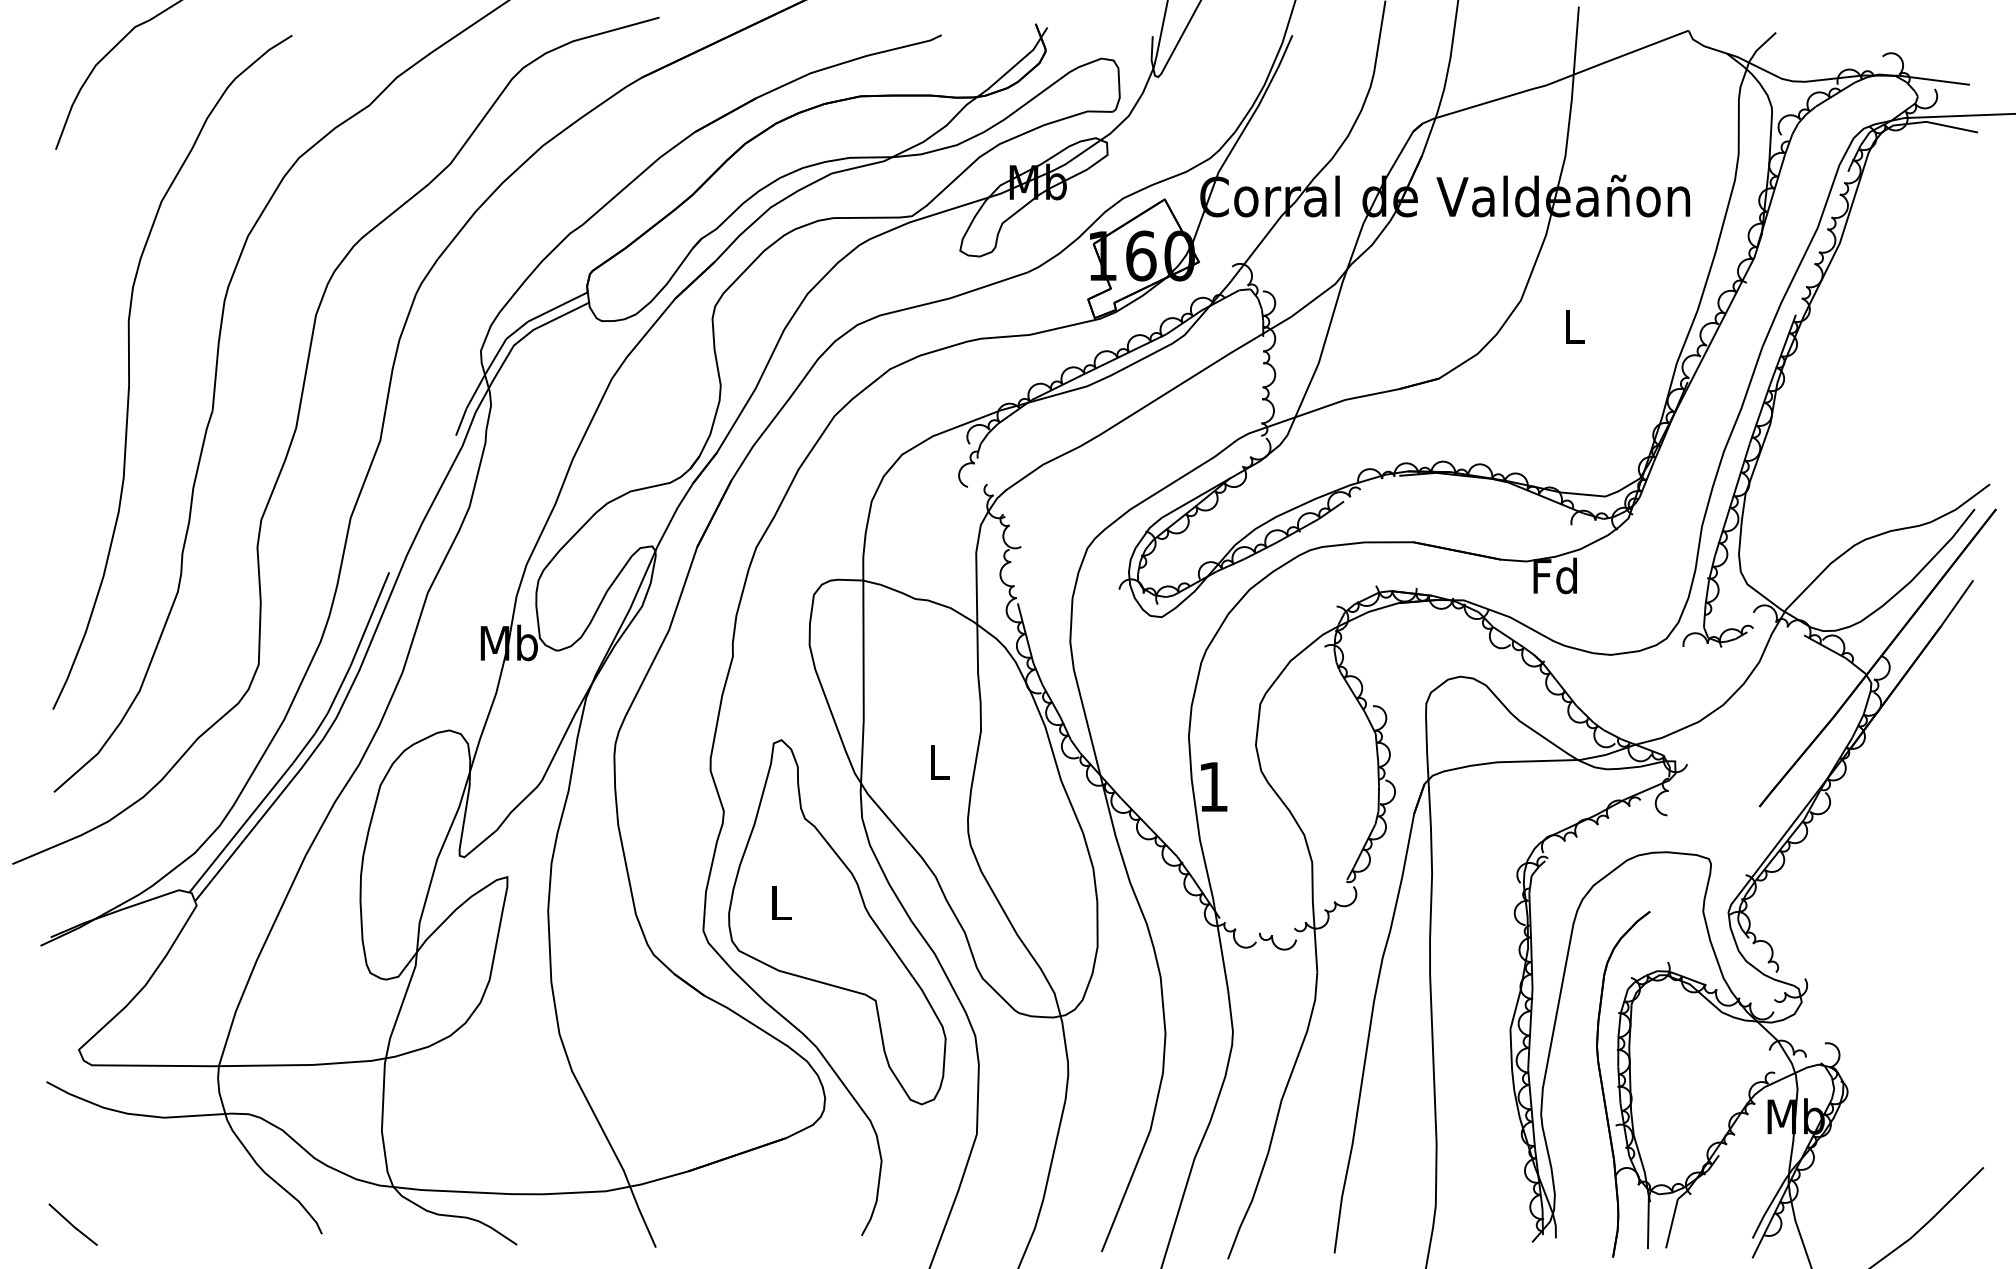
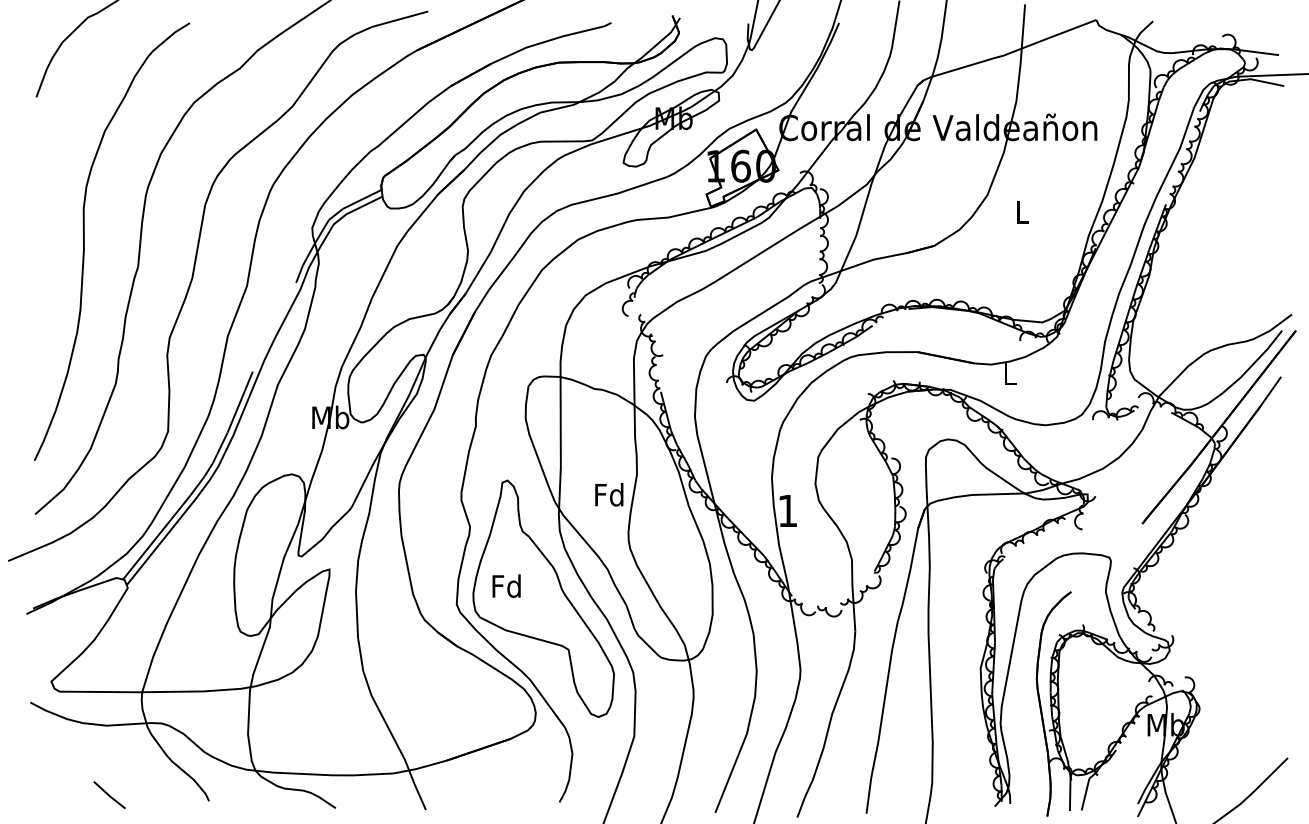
text: (1554, 575) -> (1009, 373), Fd -> L
text: (938, 761) -> (609, 494), L -> Fd
text: (780, 901) -> (506, 585), L -> Fd
line: (72, 1225) -> (109, 795), moved

